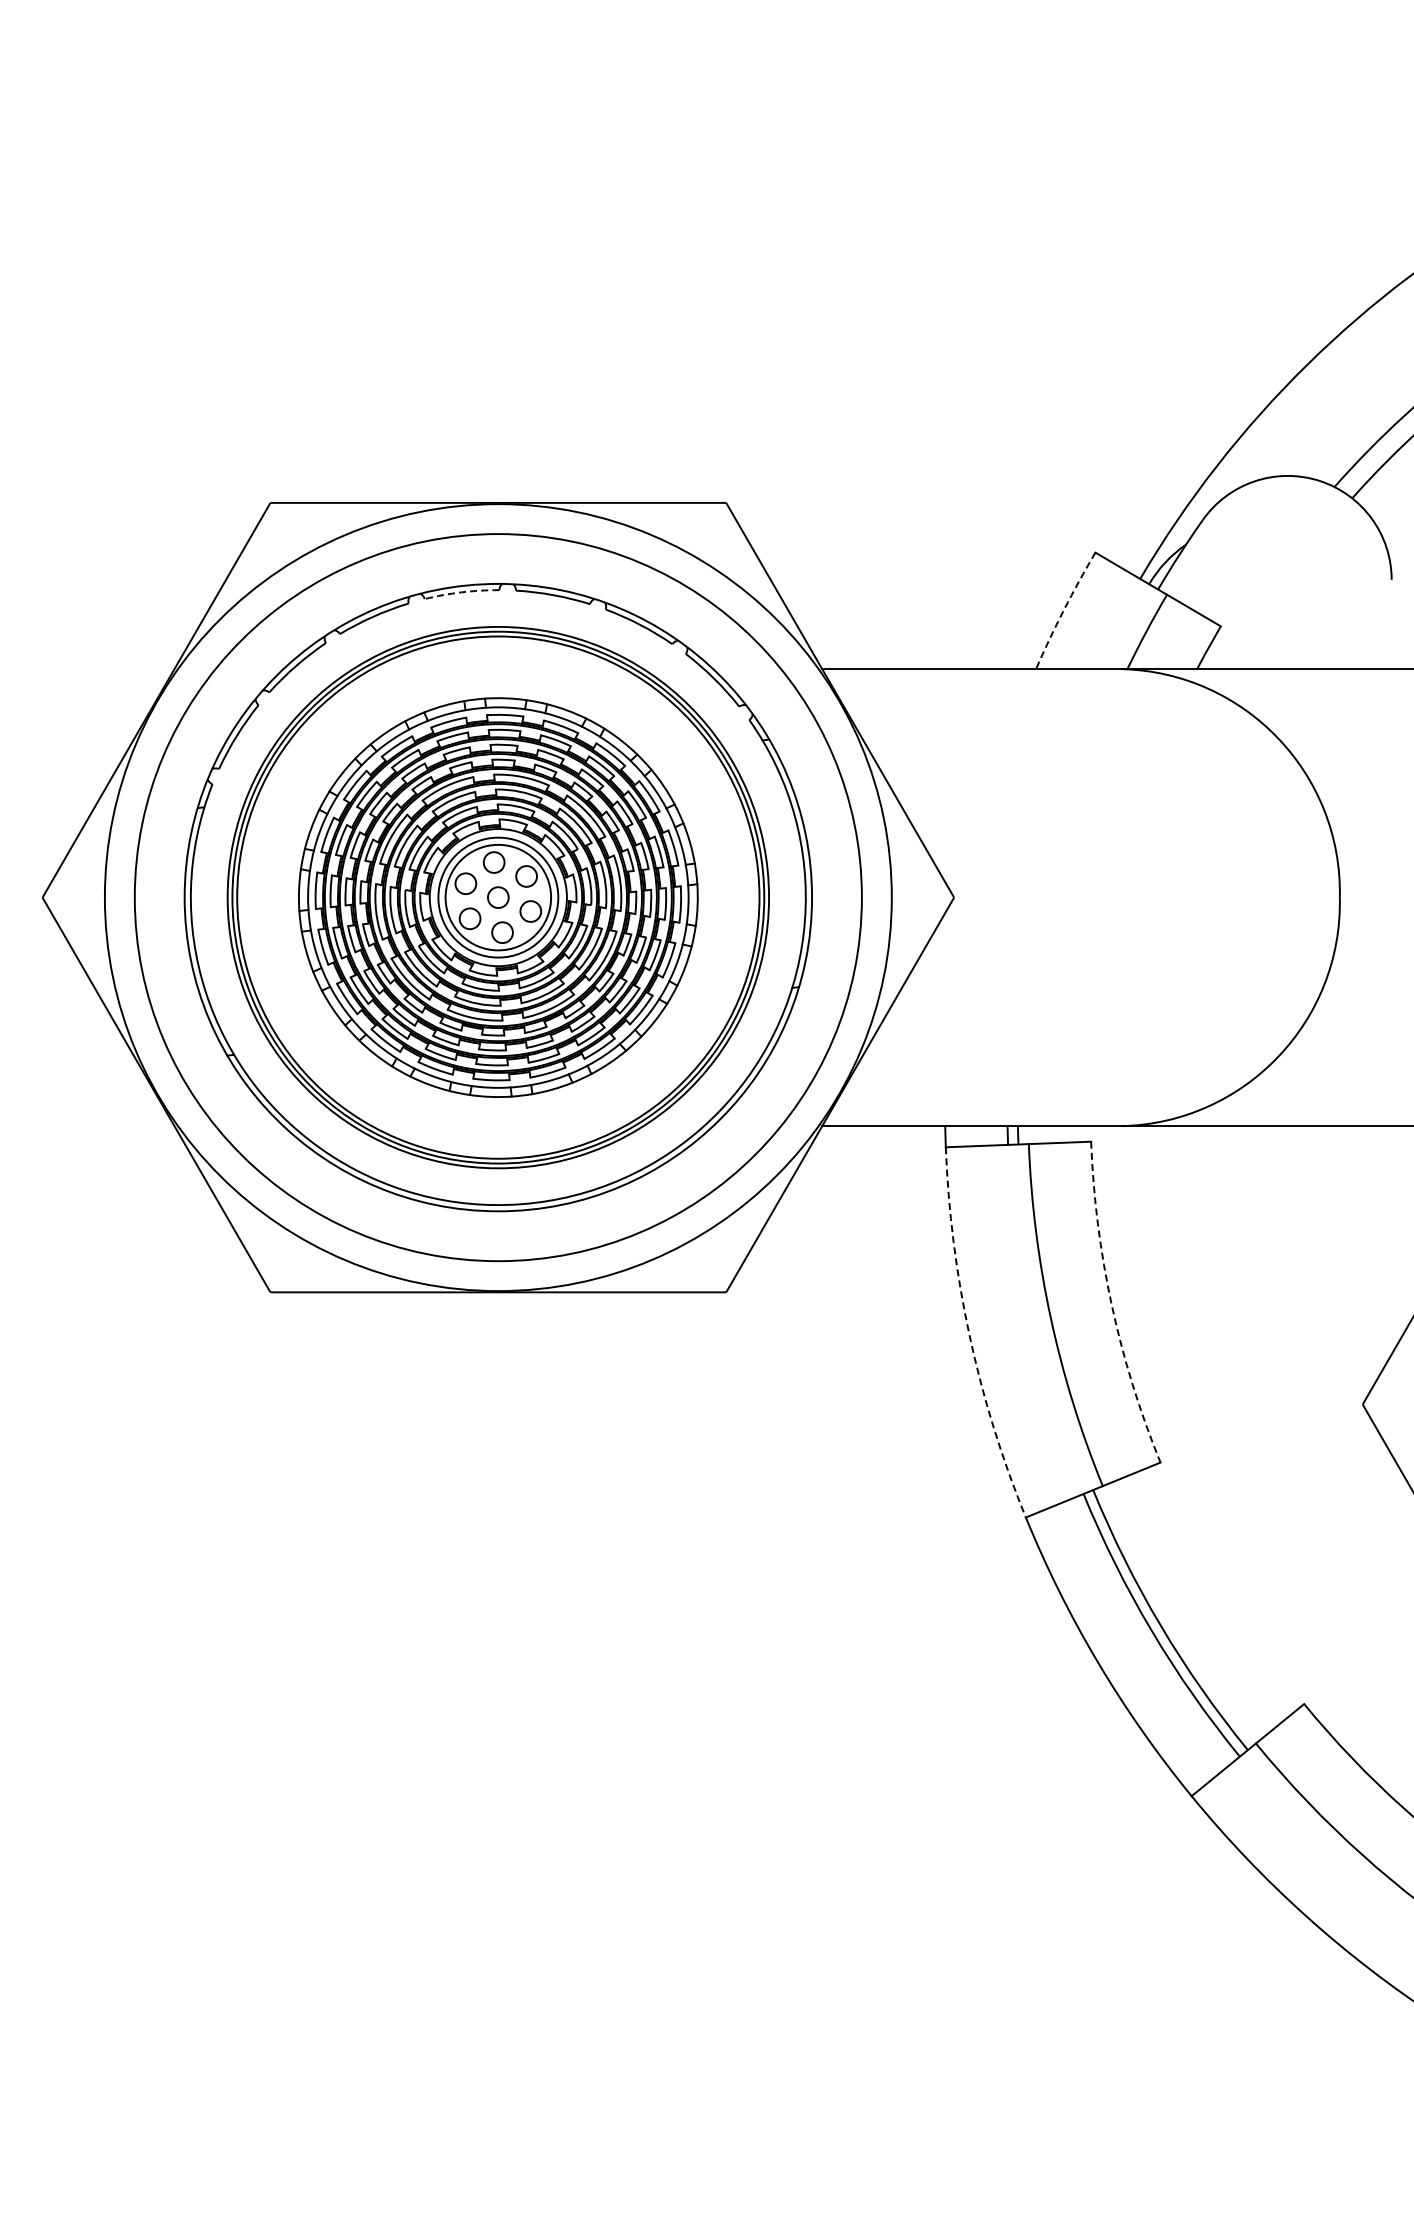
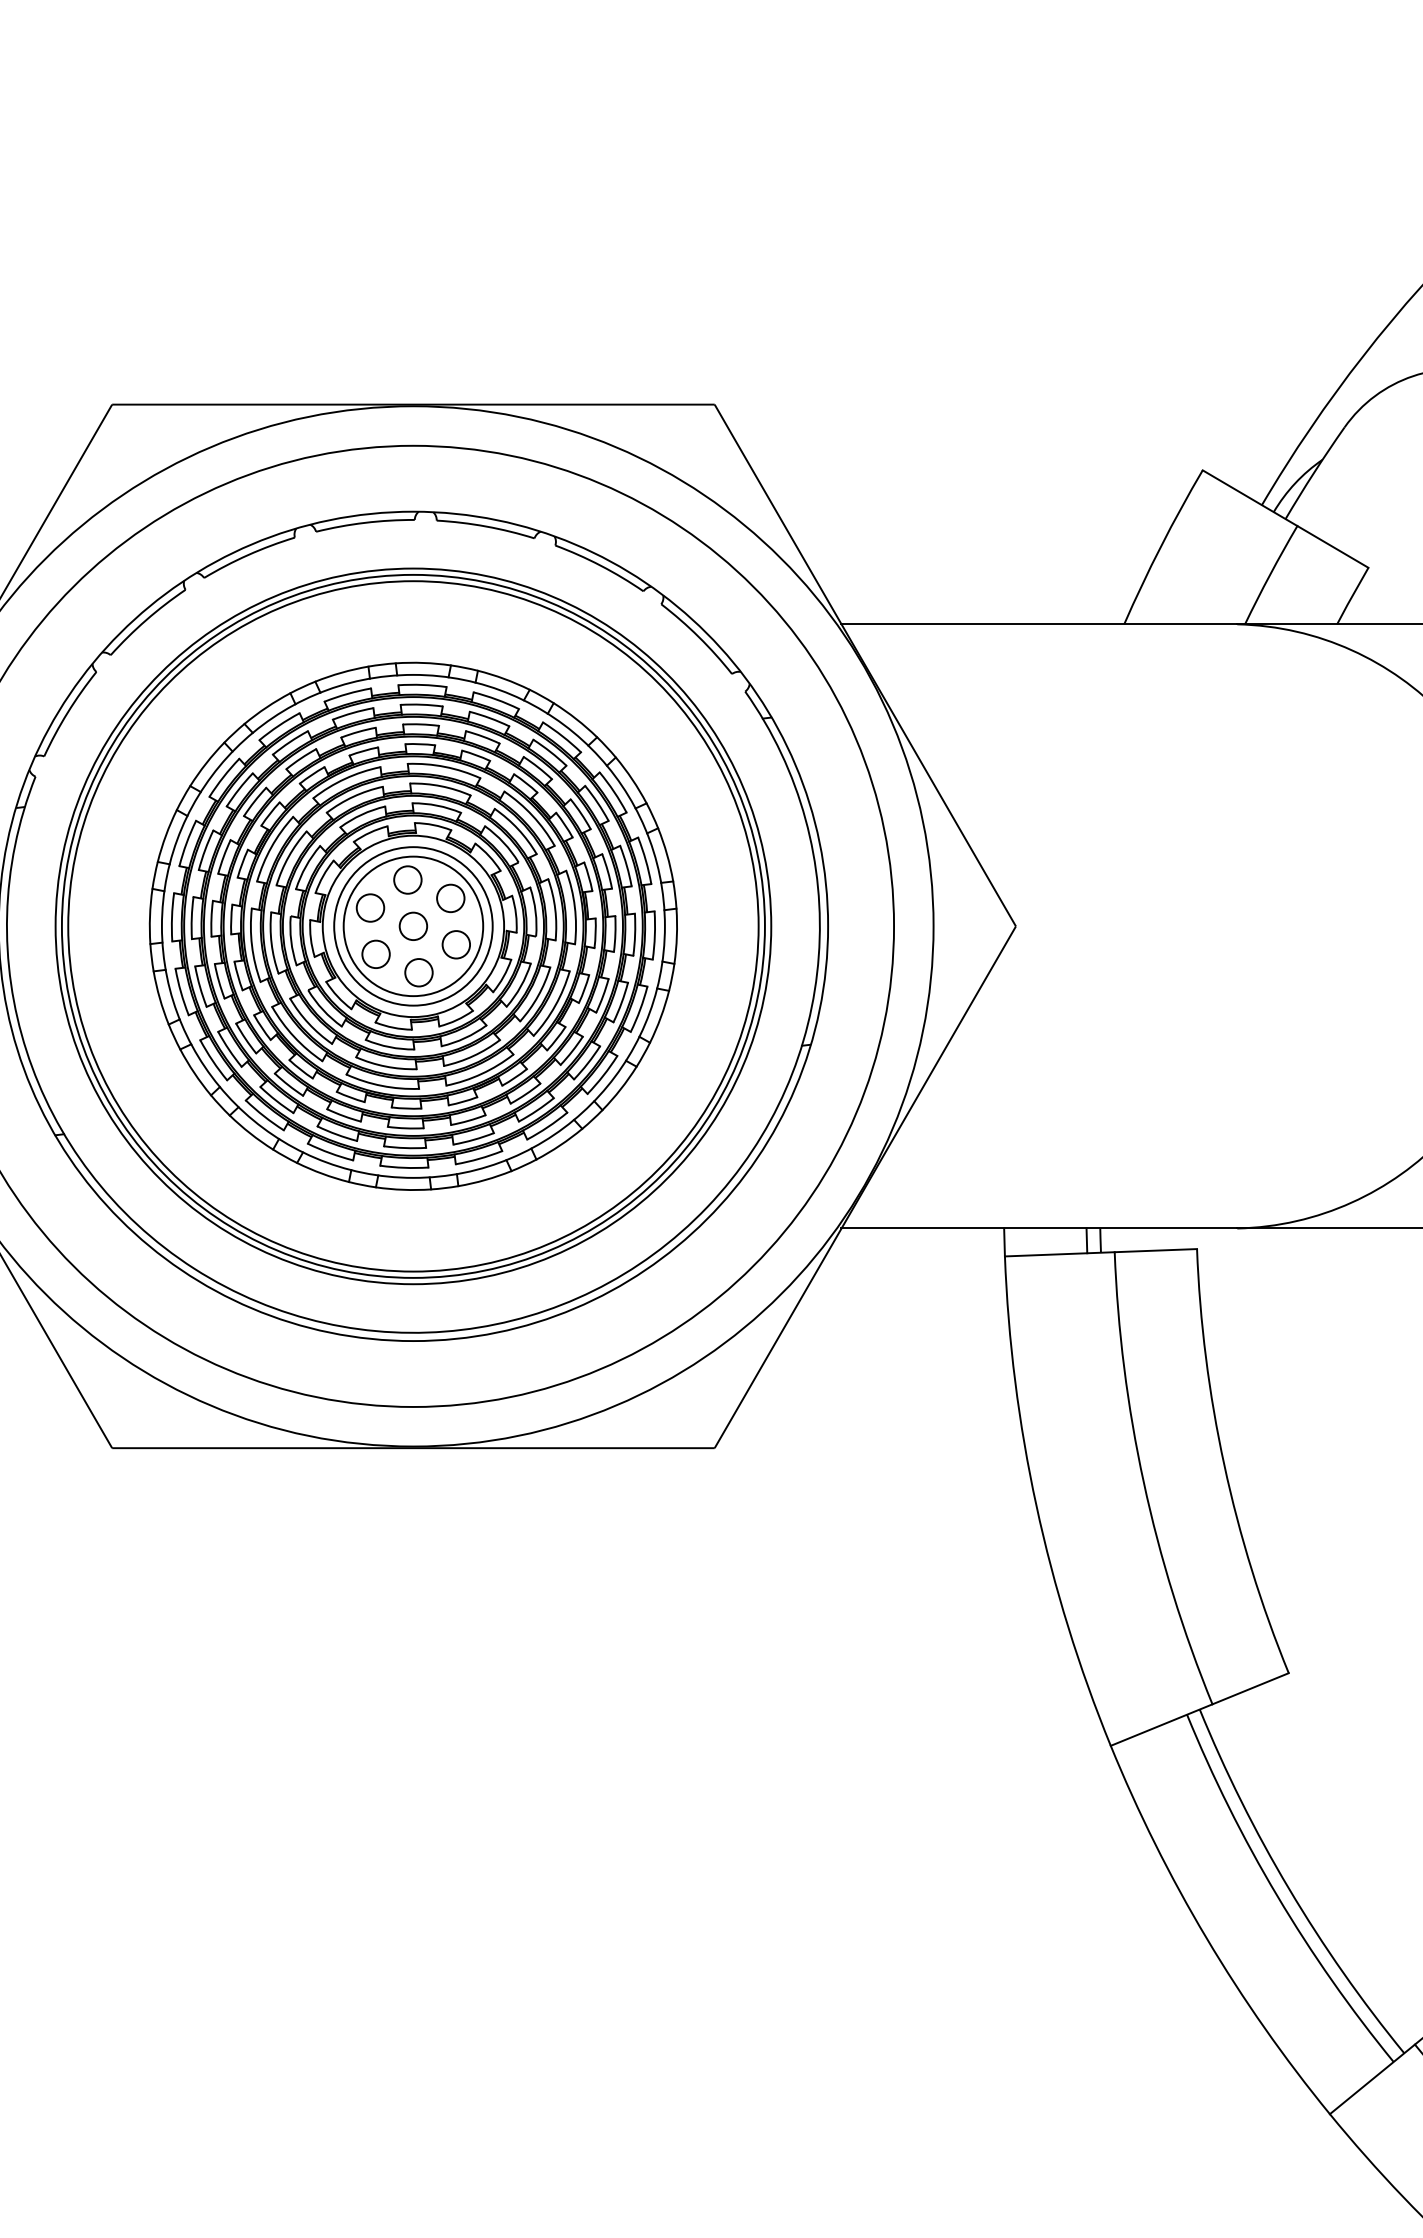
arc: (461, 592) -> (364, 523), dashed -> solid
arc: (1064, 609) -> (1161, 545), dashed -> solid
arc: (1111, 1305) -> (1223, 1465), dashed -> solid
arc: (969, 1335) -> (1036, 1505), dashed -> solid

